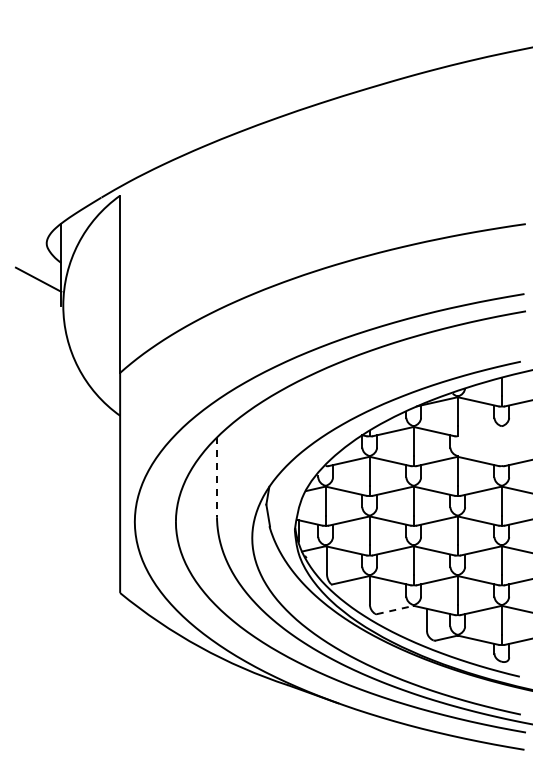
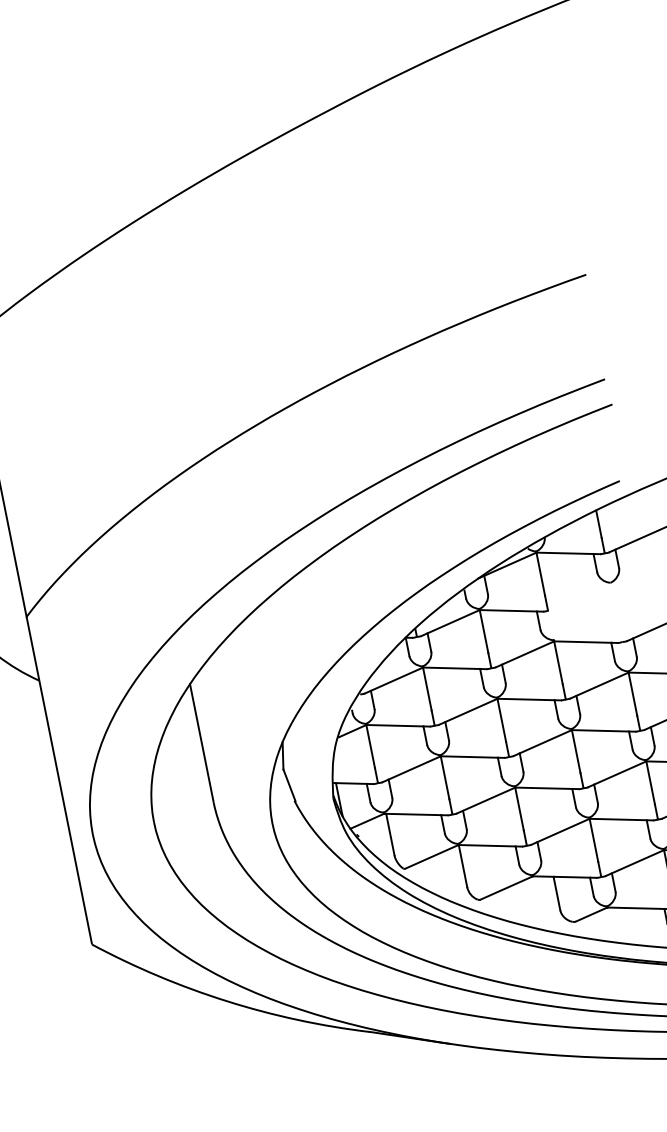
line: (217, 476) -> (202, 742), dashed -> solid
line: (395, 610) -> (507, 888), dashed -> solid

